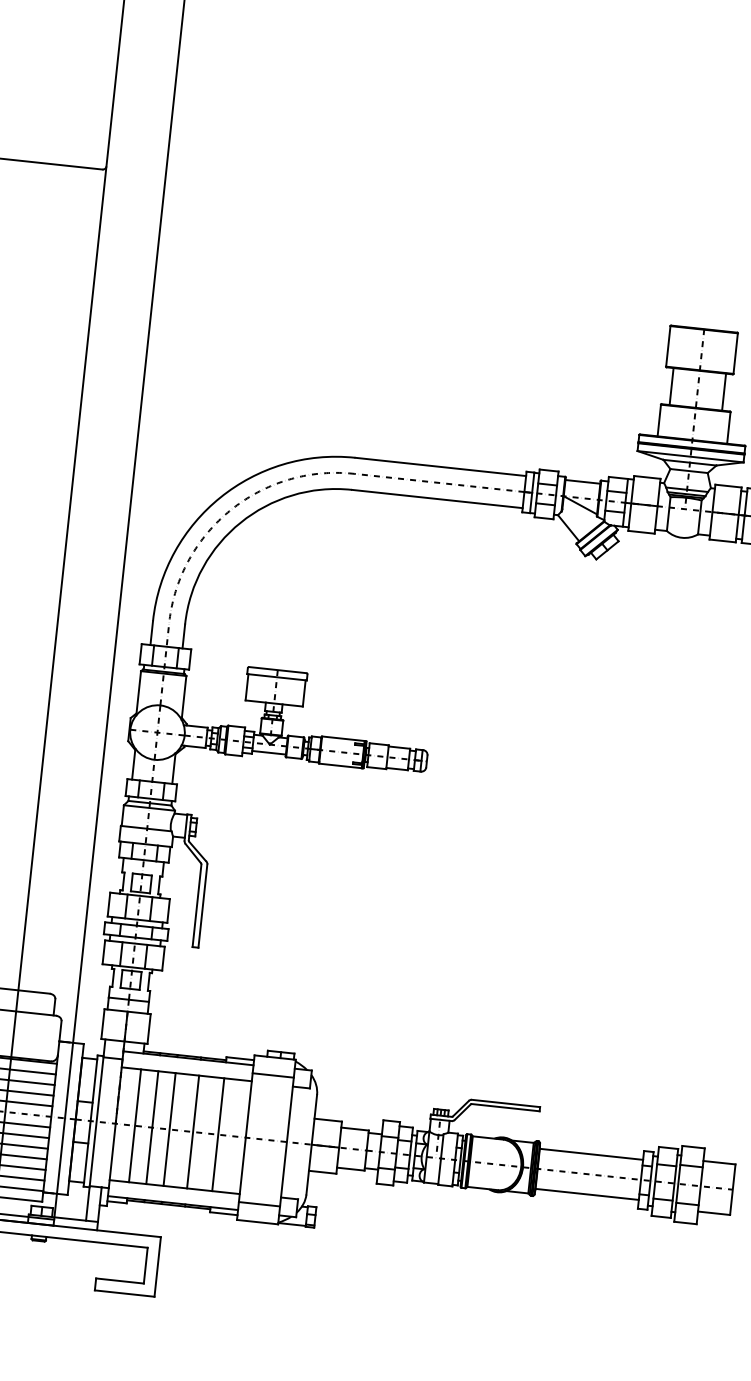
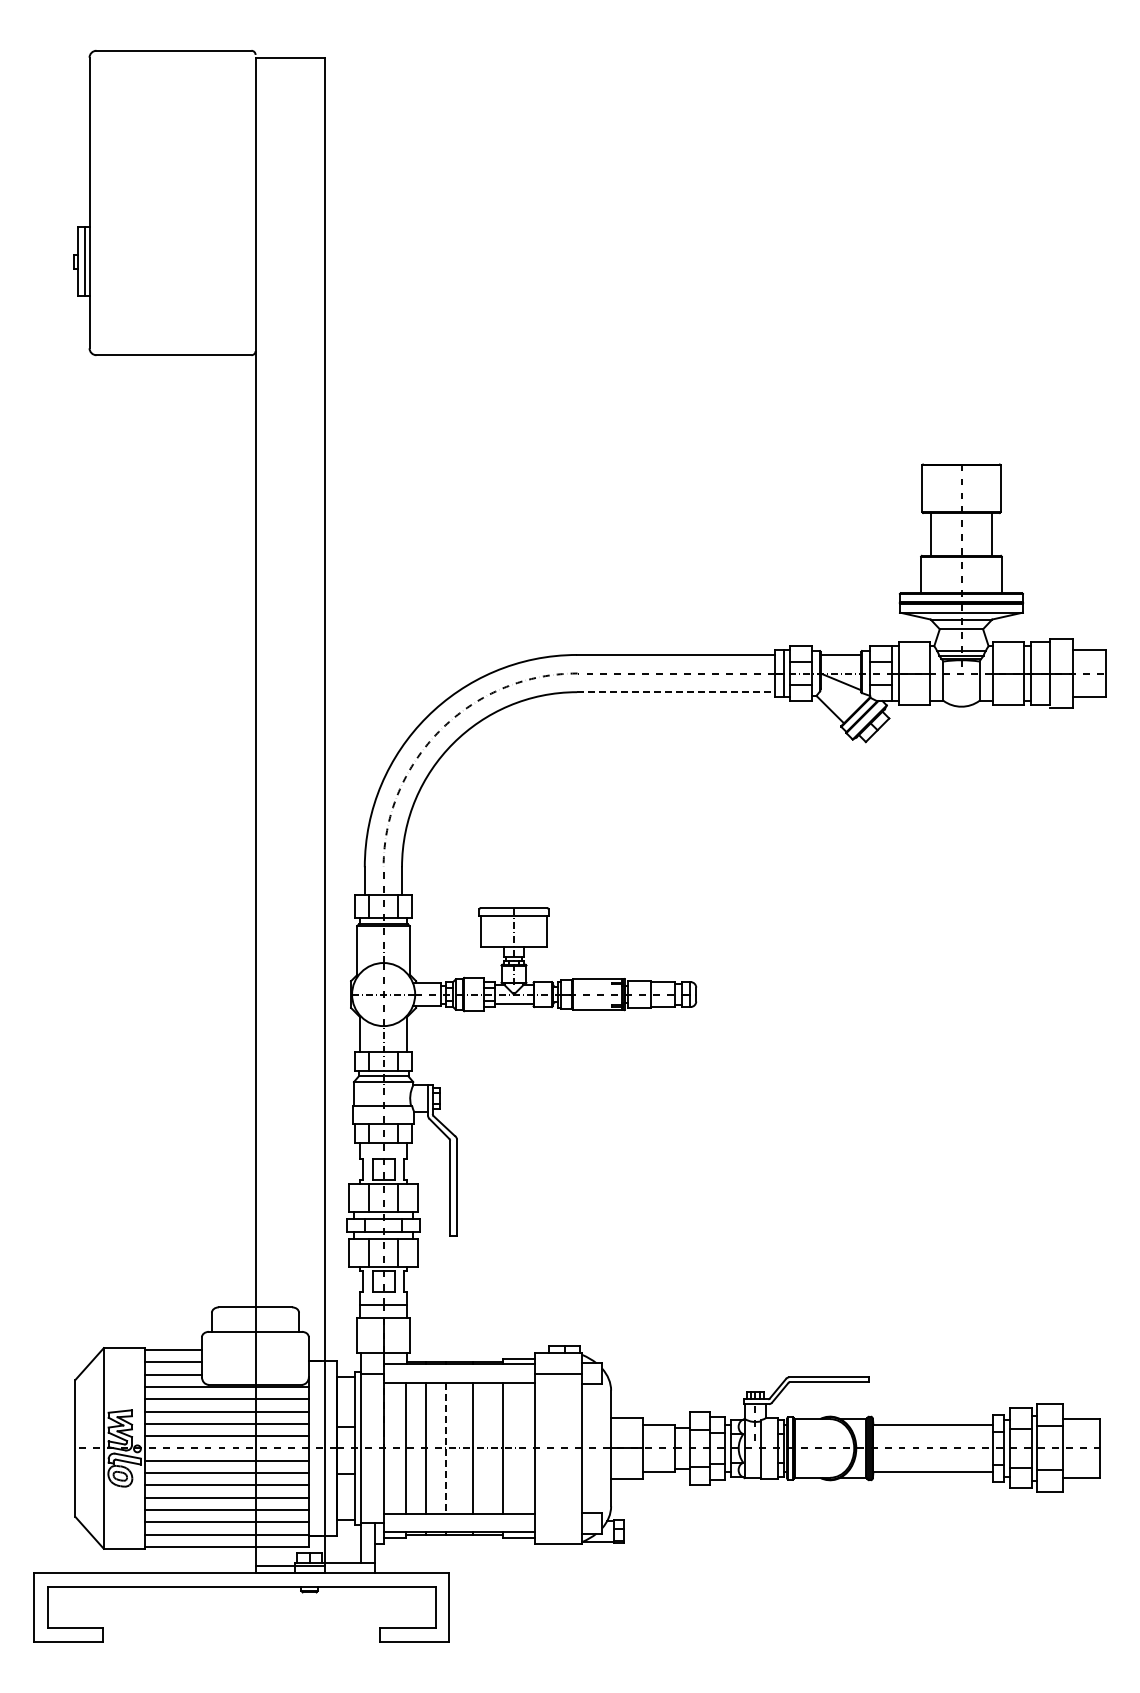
line: (437, 499) -> (676, 692), solid -> dashed
line: (169, 1129) -> (446, 1448), solid -> dashed
line: (259, 1204) -> (558, 1523), removed

